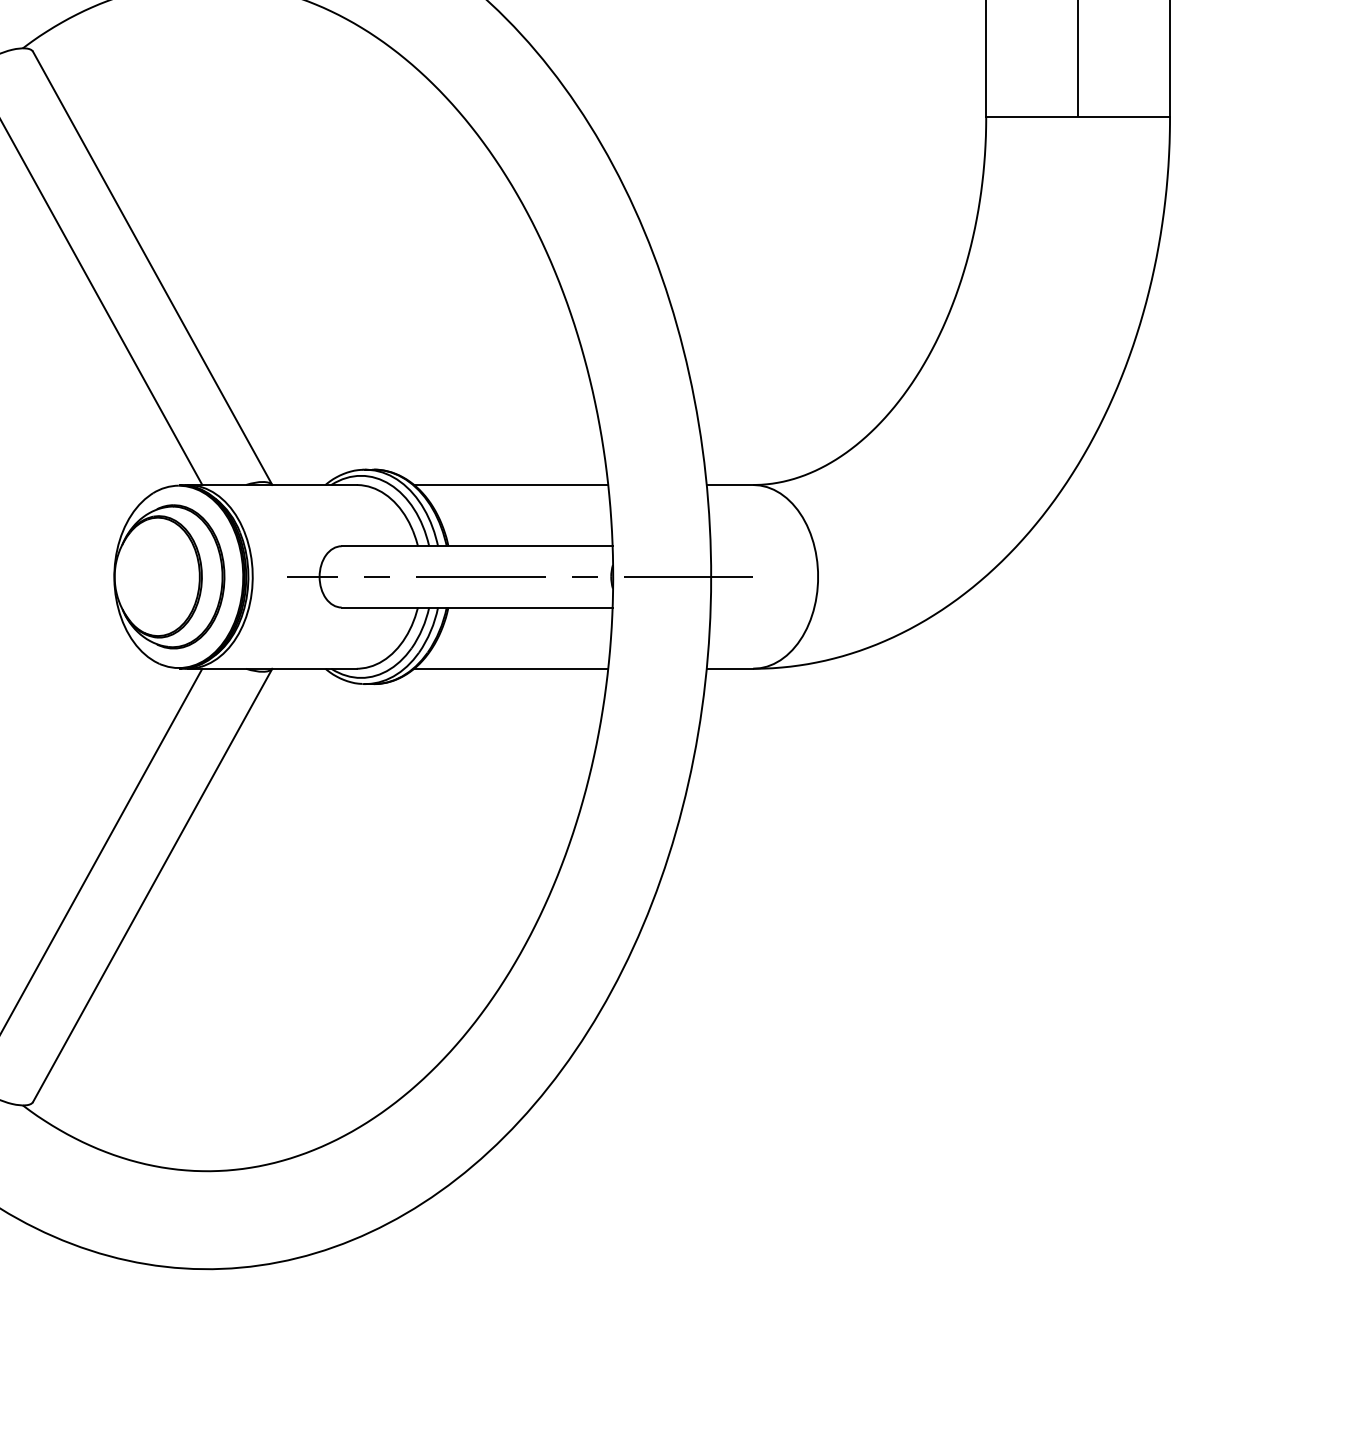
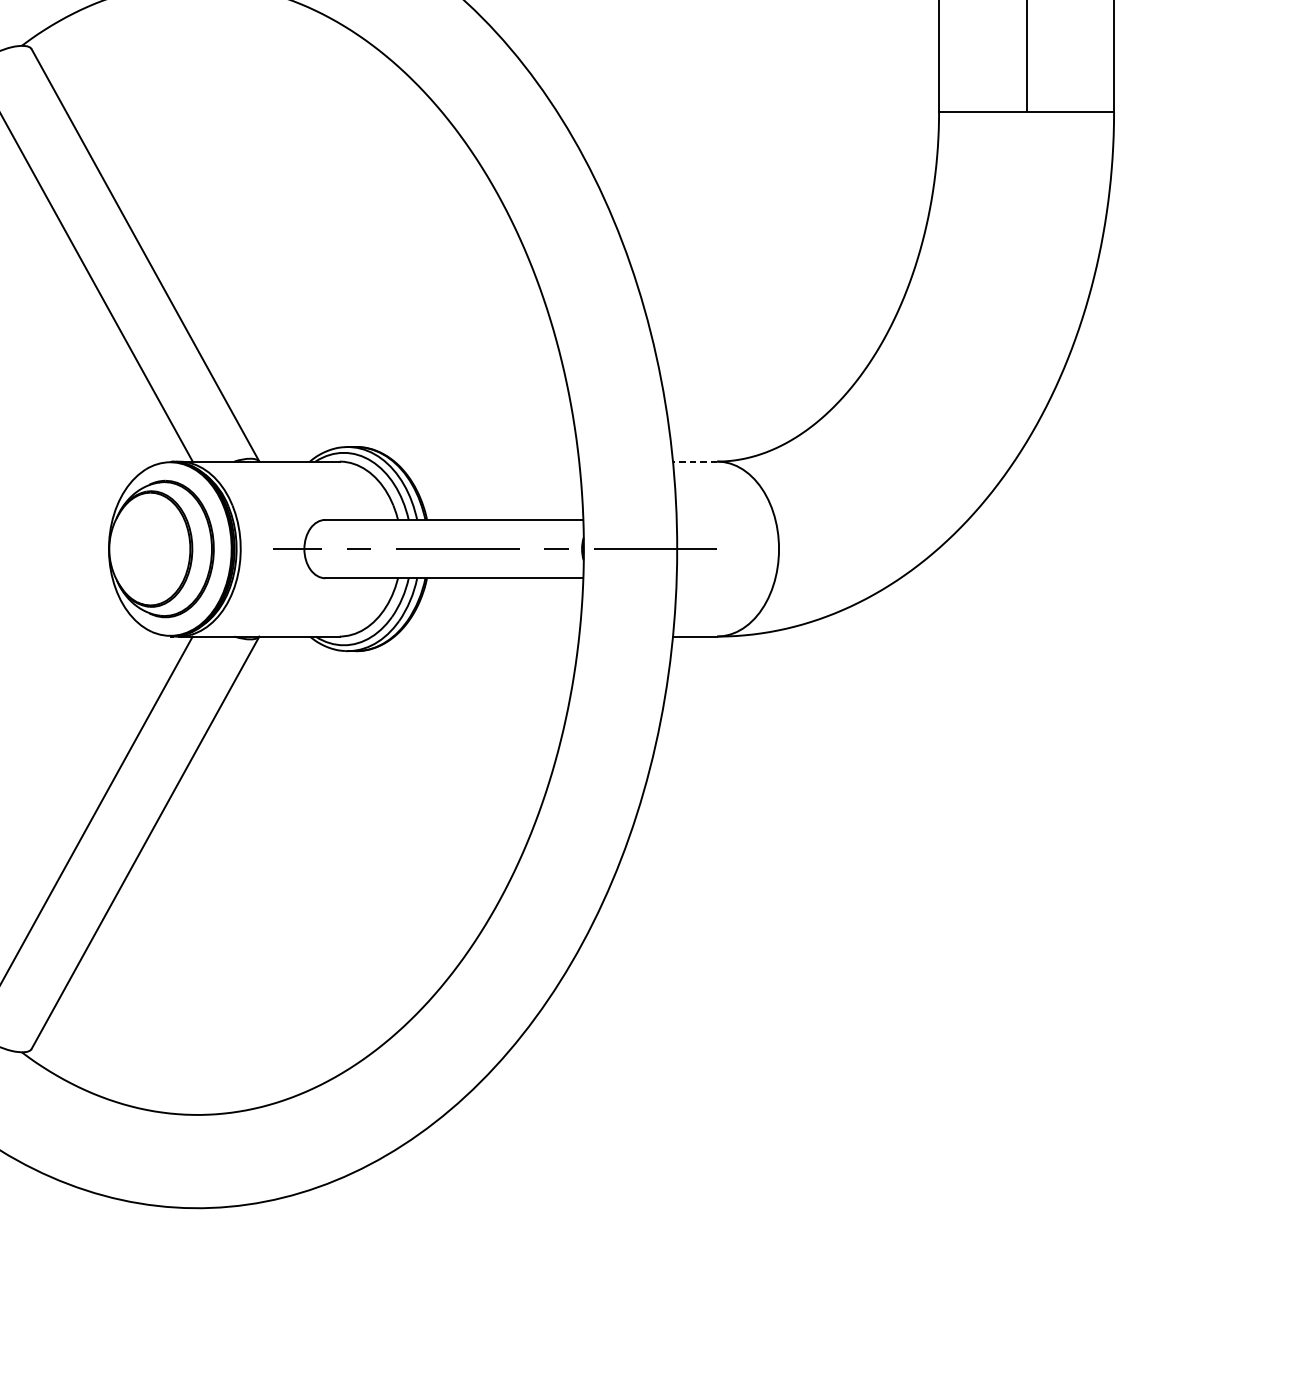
line: (511, 484) -> (487, 461), removed
line: (729, 484) -> (694, 461), solid -> dashed
line: (511, 668) -> (487, 636), removed

